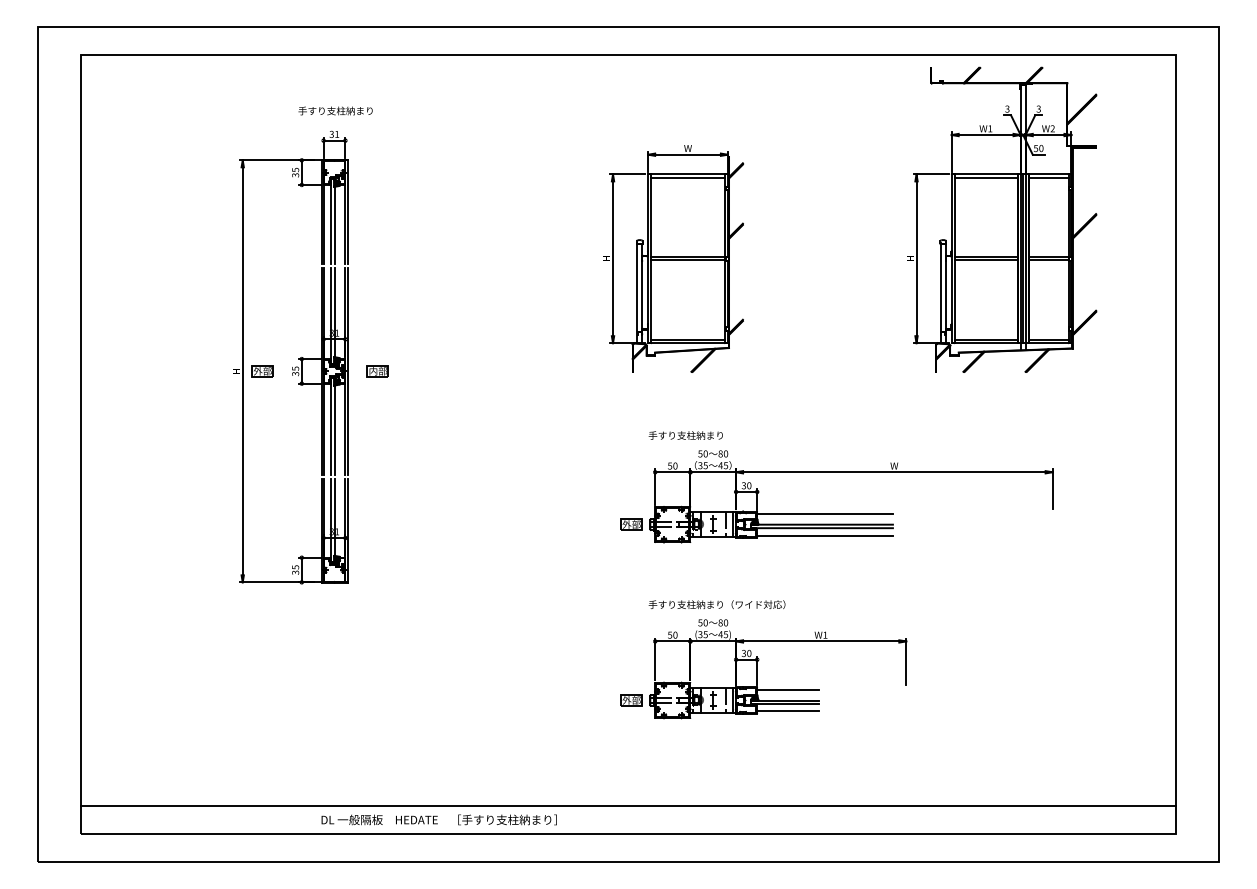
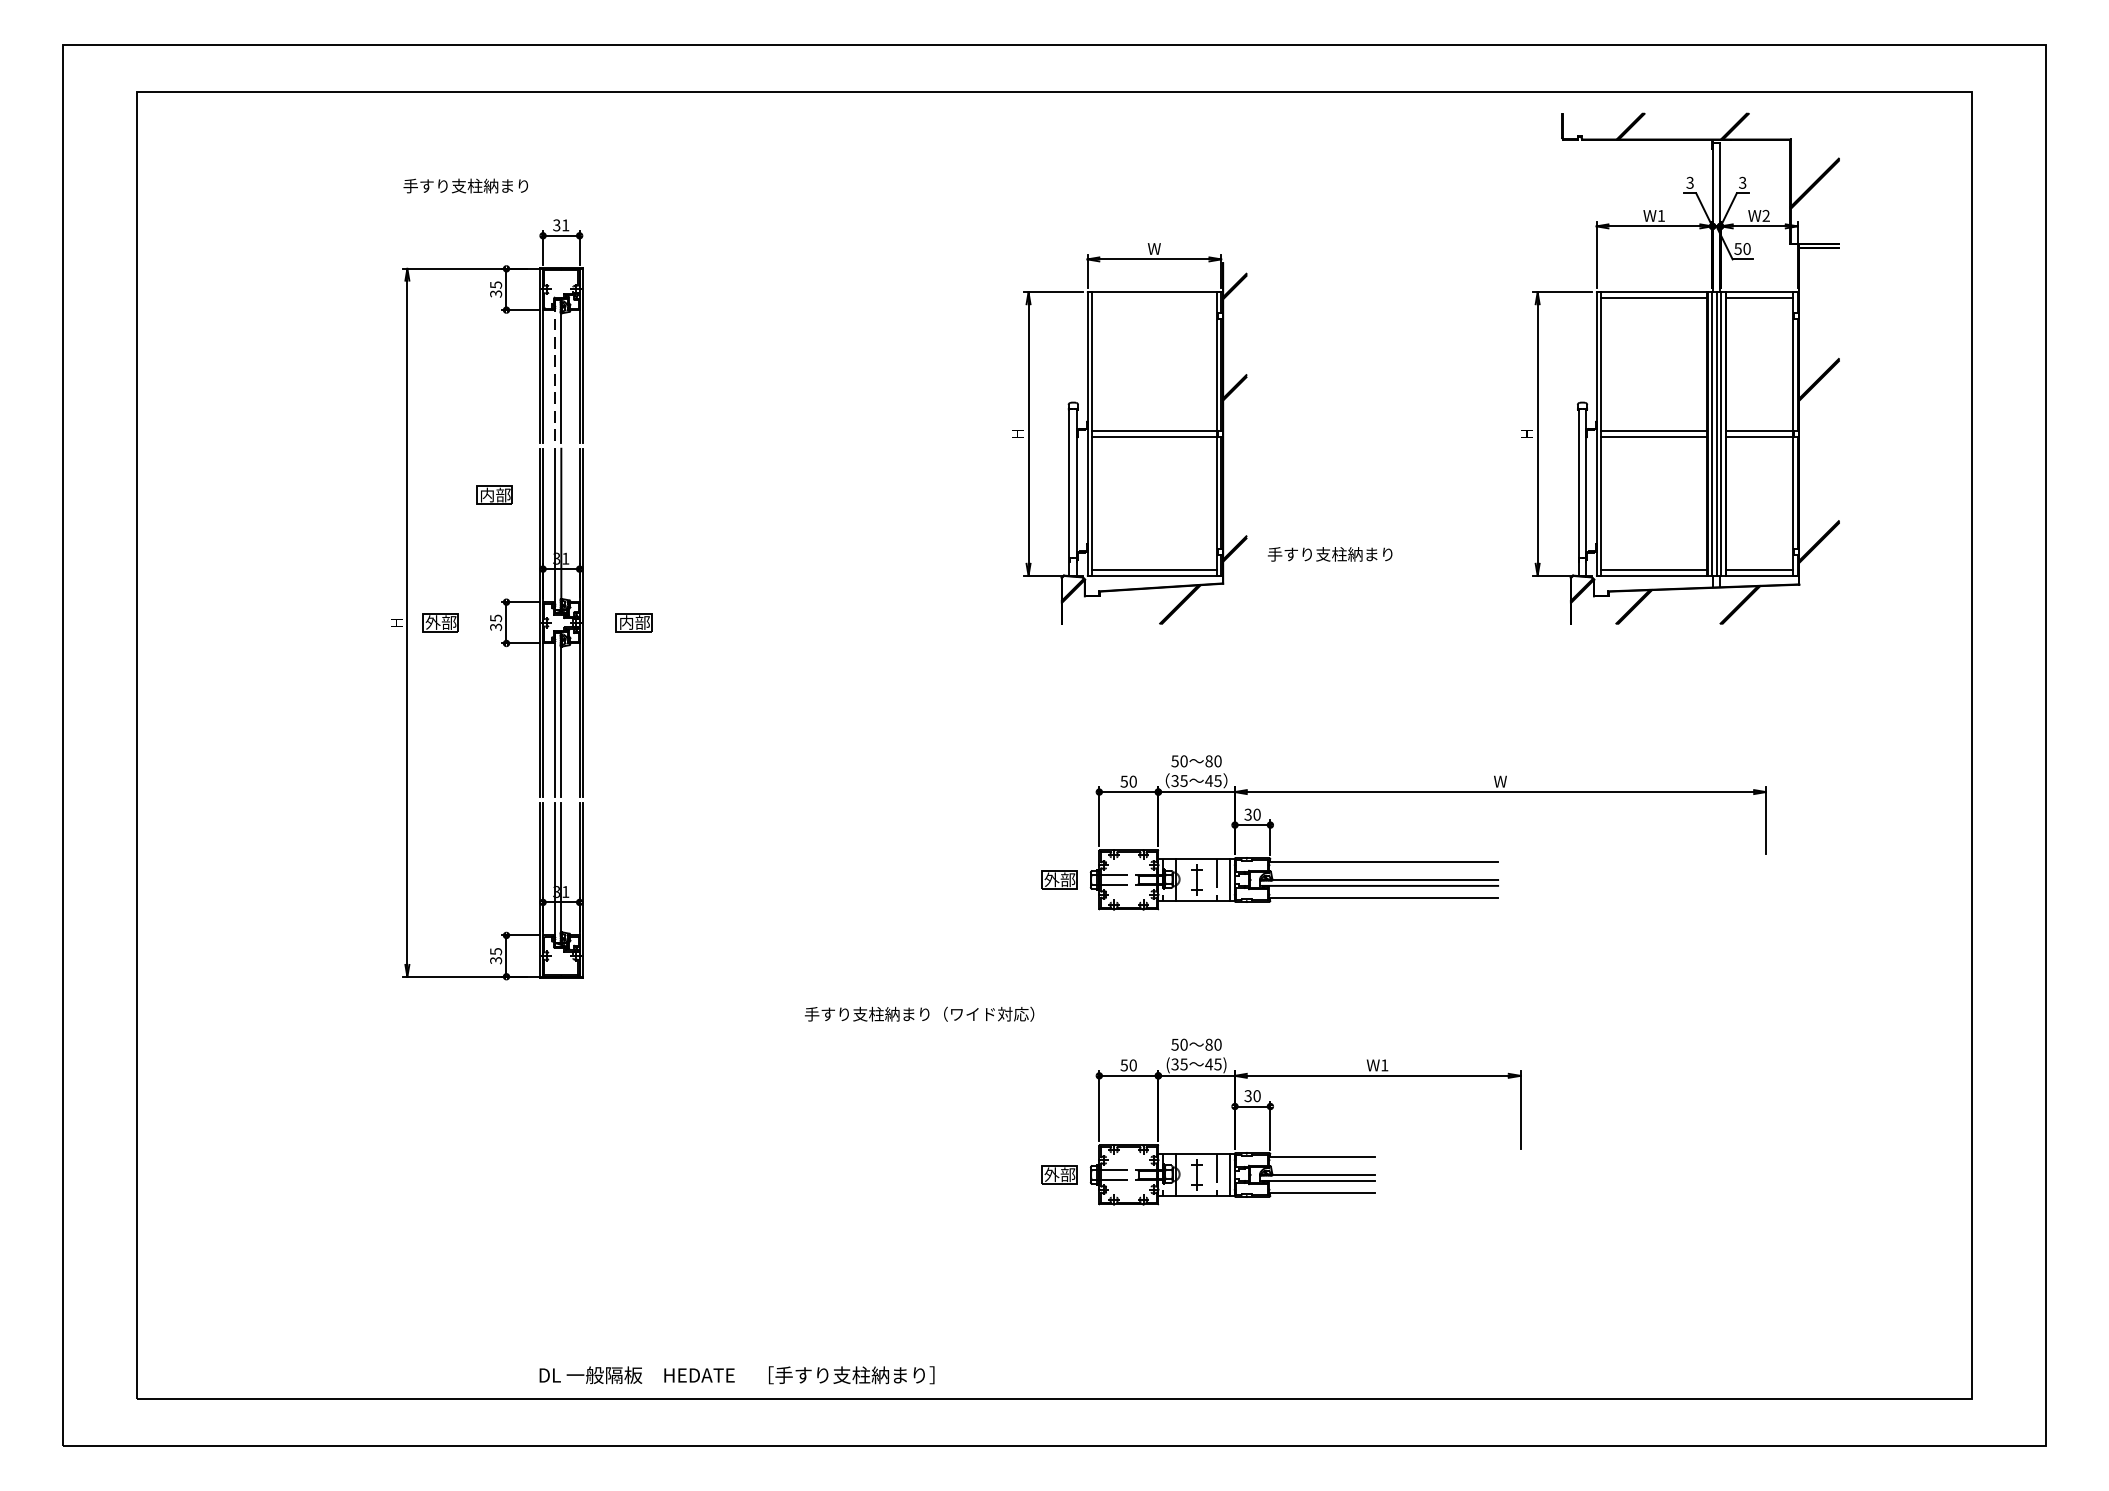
text: (335, 110) -> (465, 185), moved
line: (688, 177) -> (1155, 297), removed
line: (330, 221) -> (554, 371), solid -> dashed
part: (294, 295) -> (494, 495), added
text: (685, 435) -> (1329, 554), moved
text: (716, 604) -> (918, 1013), moved
line: (628, 806) -> (1054, 1352), removed

